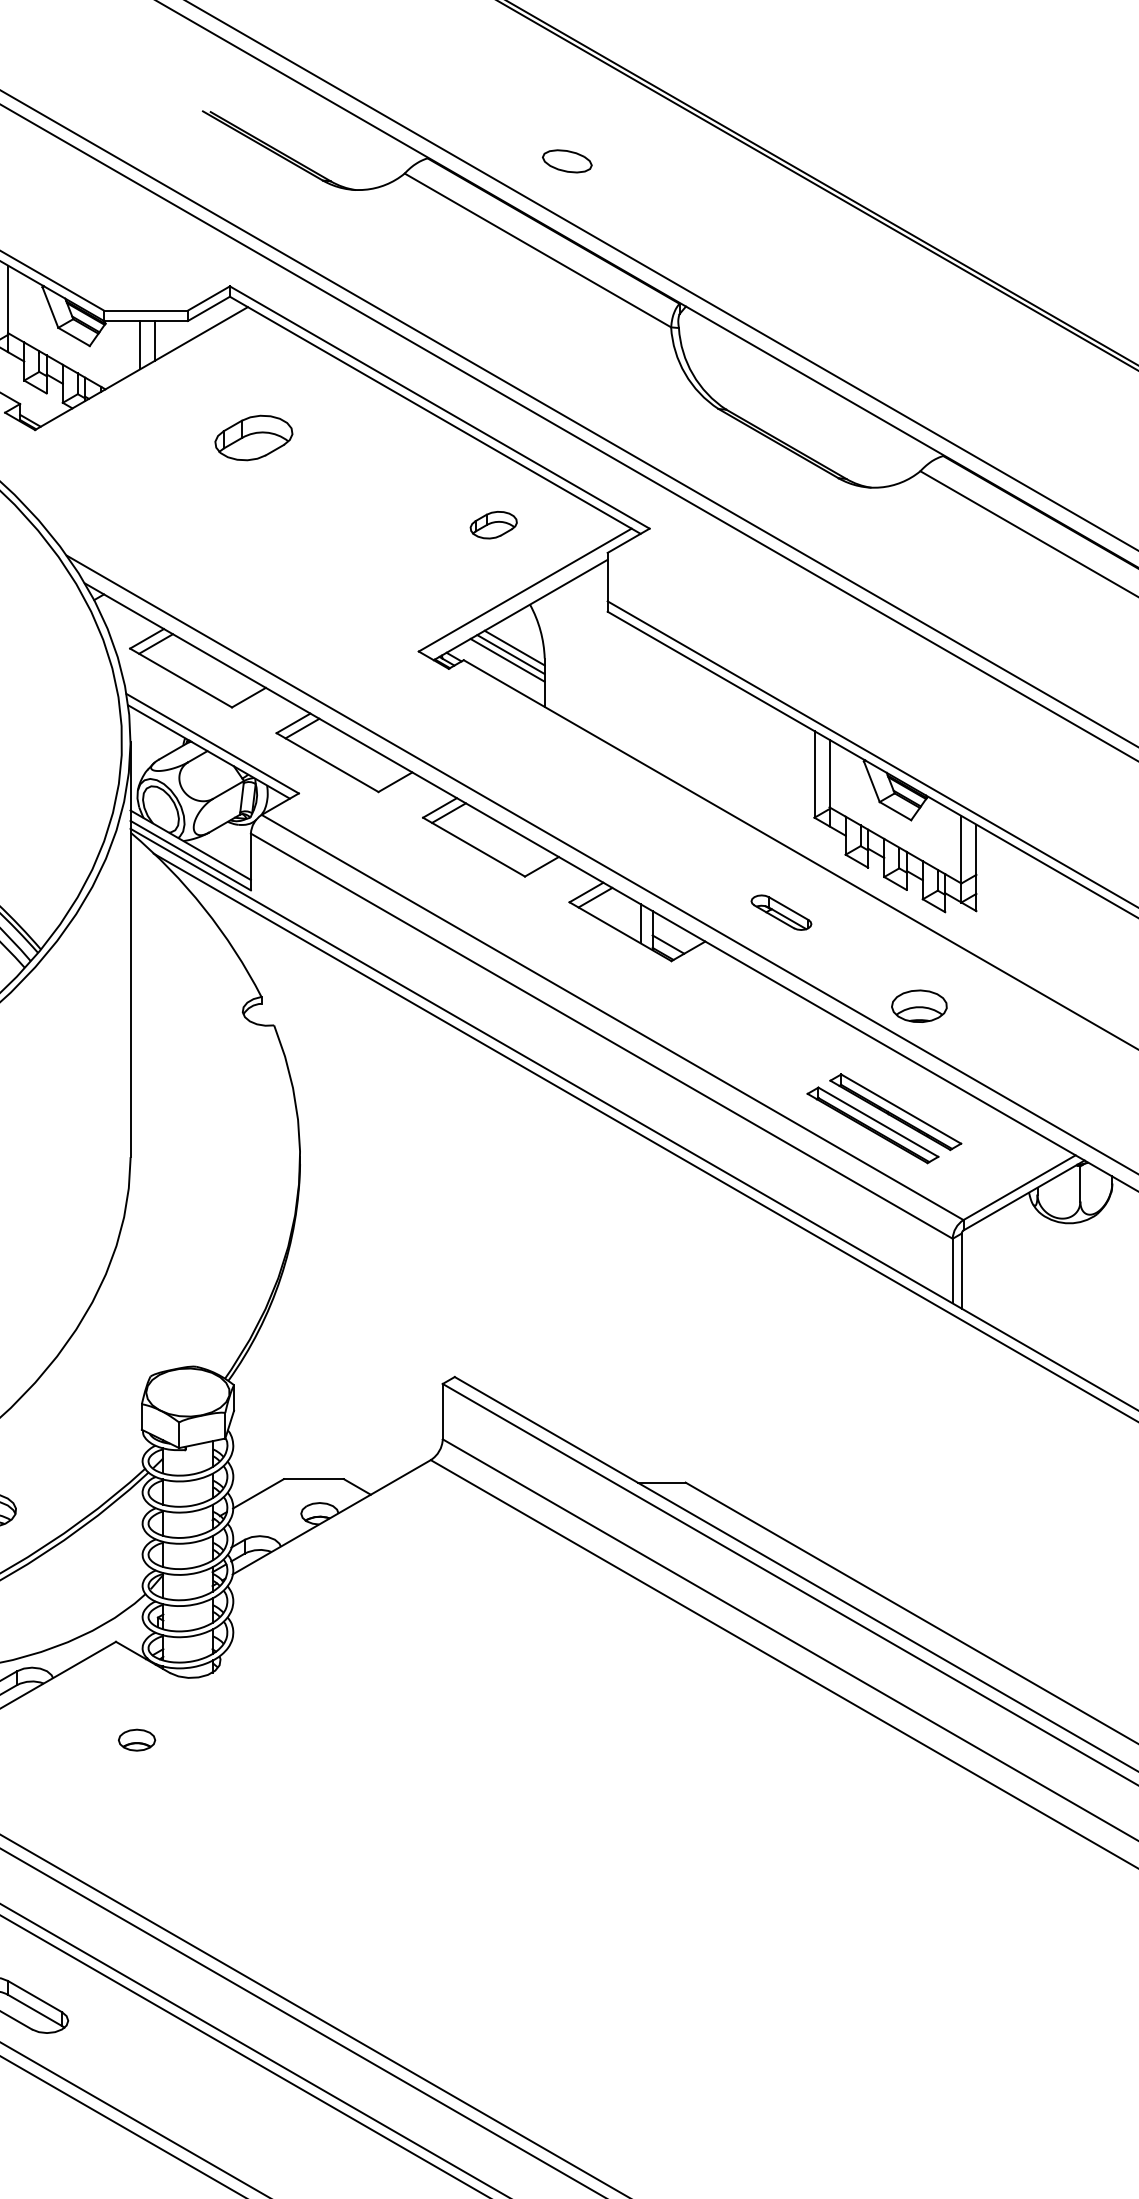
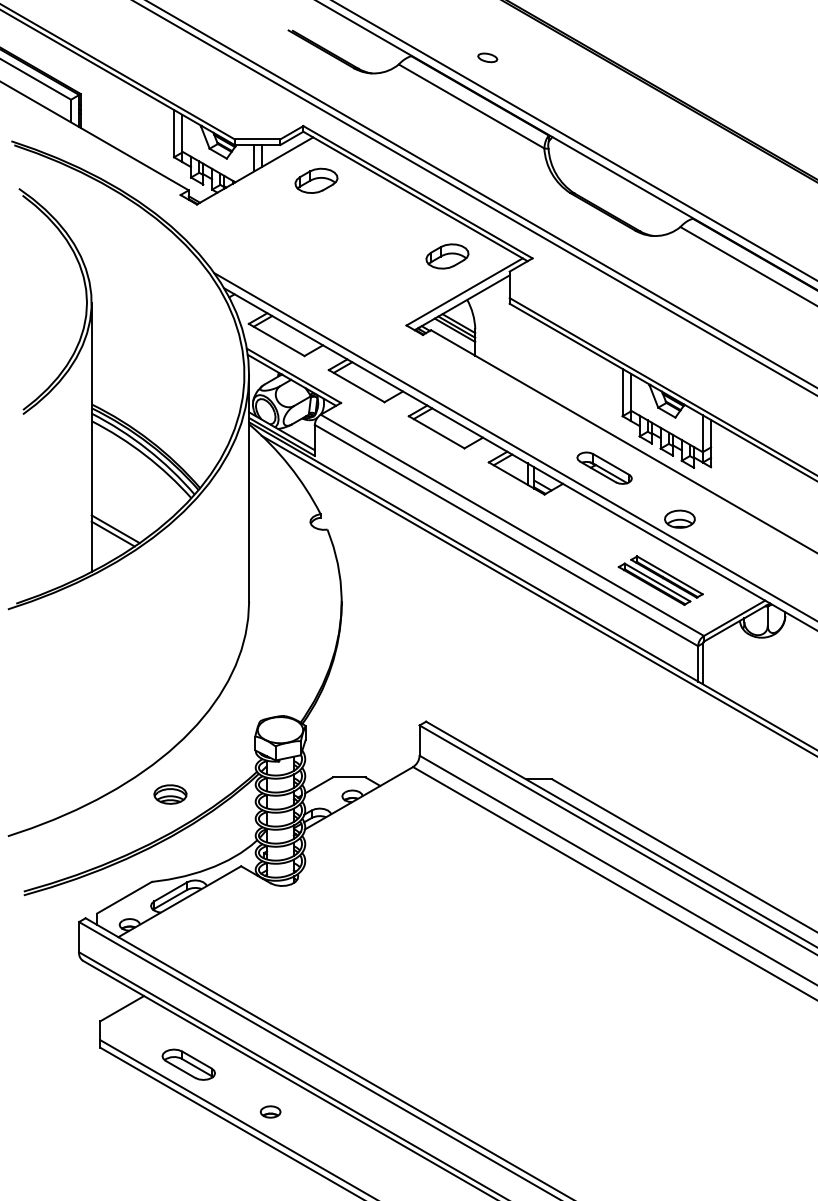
part: (567, 160) -> (487, 57), size x0.71
part: (253, 437) -> (316, 180), moved
part: (493, 525) -> (447, 256), size x1.67
part: (781, 911) -> (604, 467), size x1.67
part: (136, 1739) -> (270, 1111), moved

